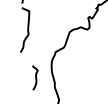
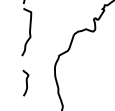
curve: (35, 77) -> (26, 82), moved

